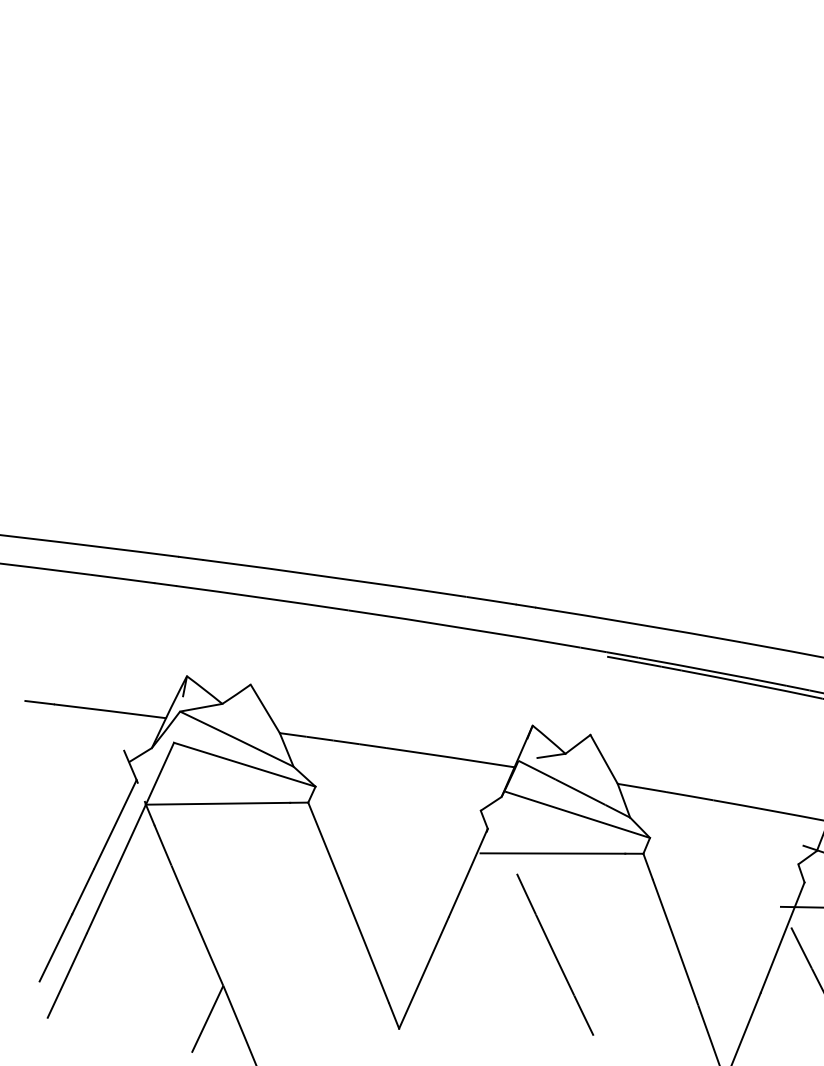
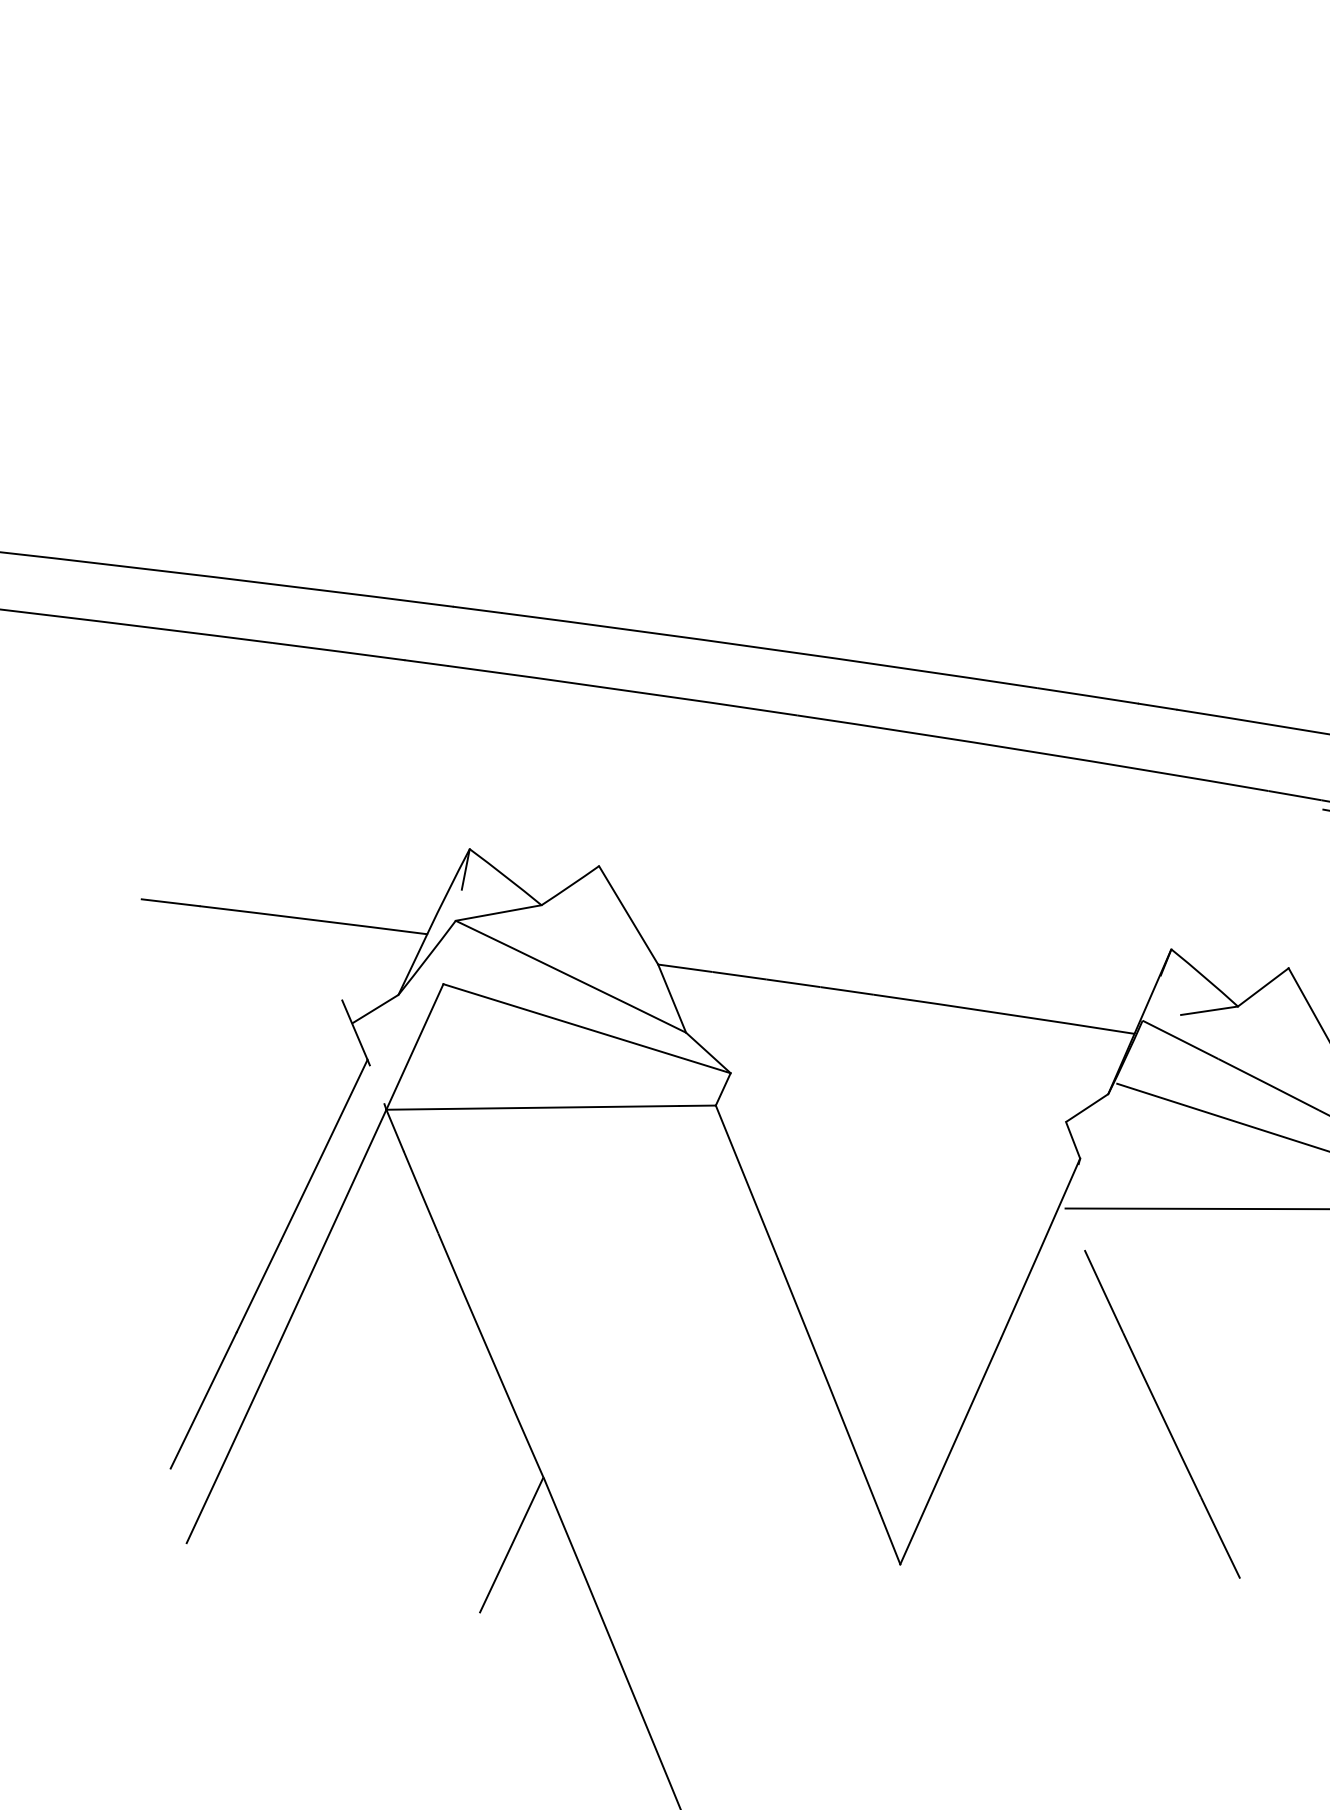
line: (555, 954) -> (1162, 1413), moved

